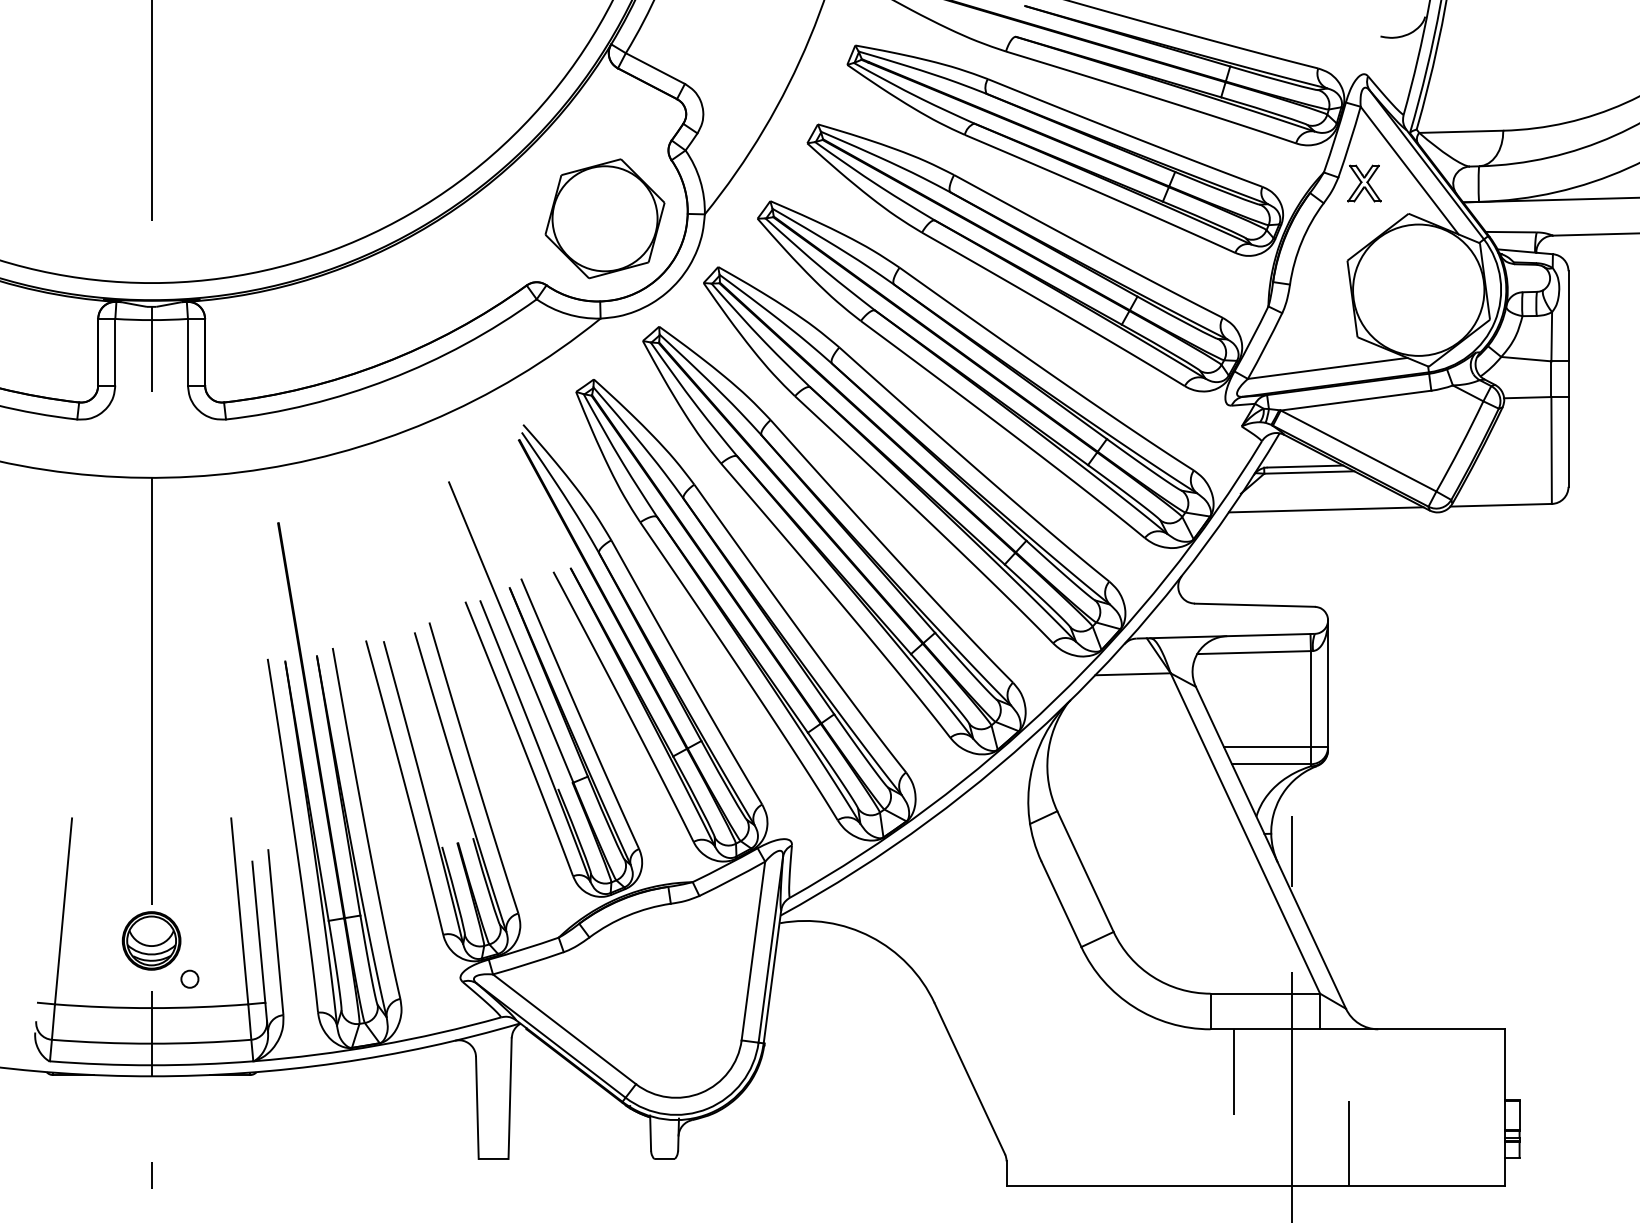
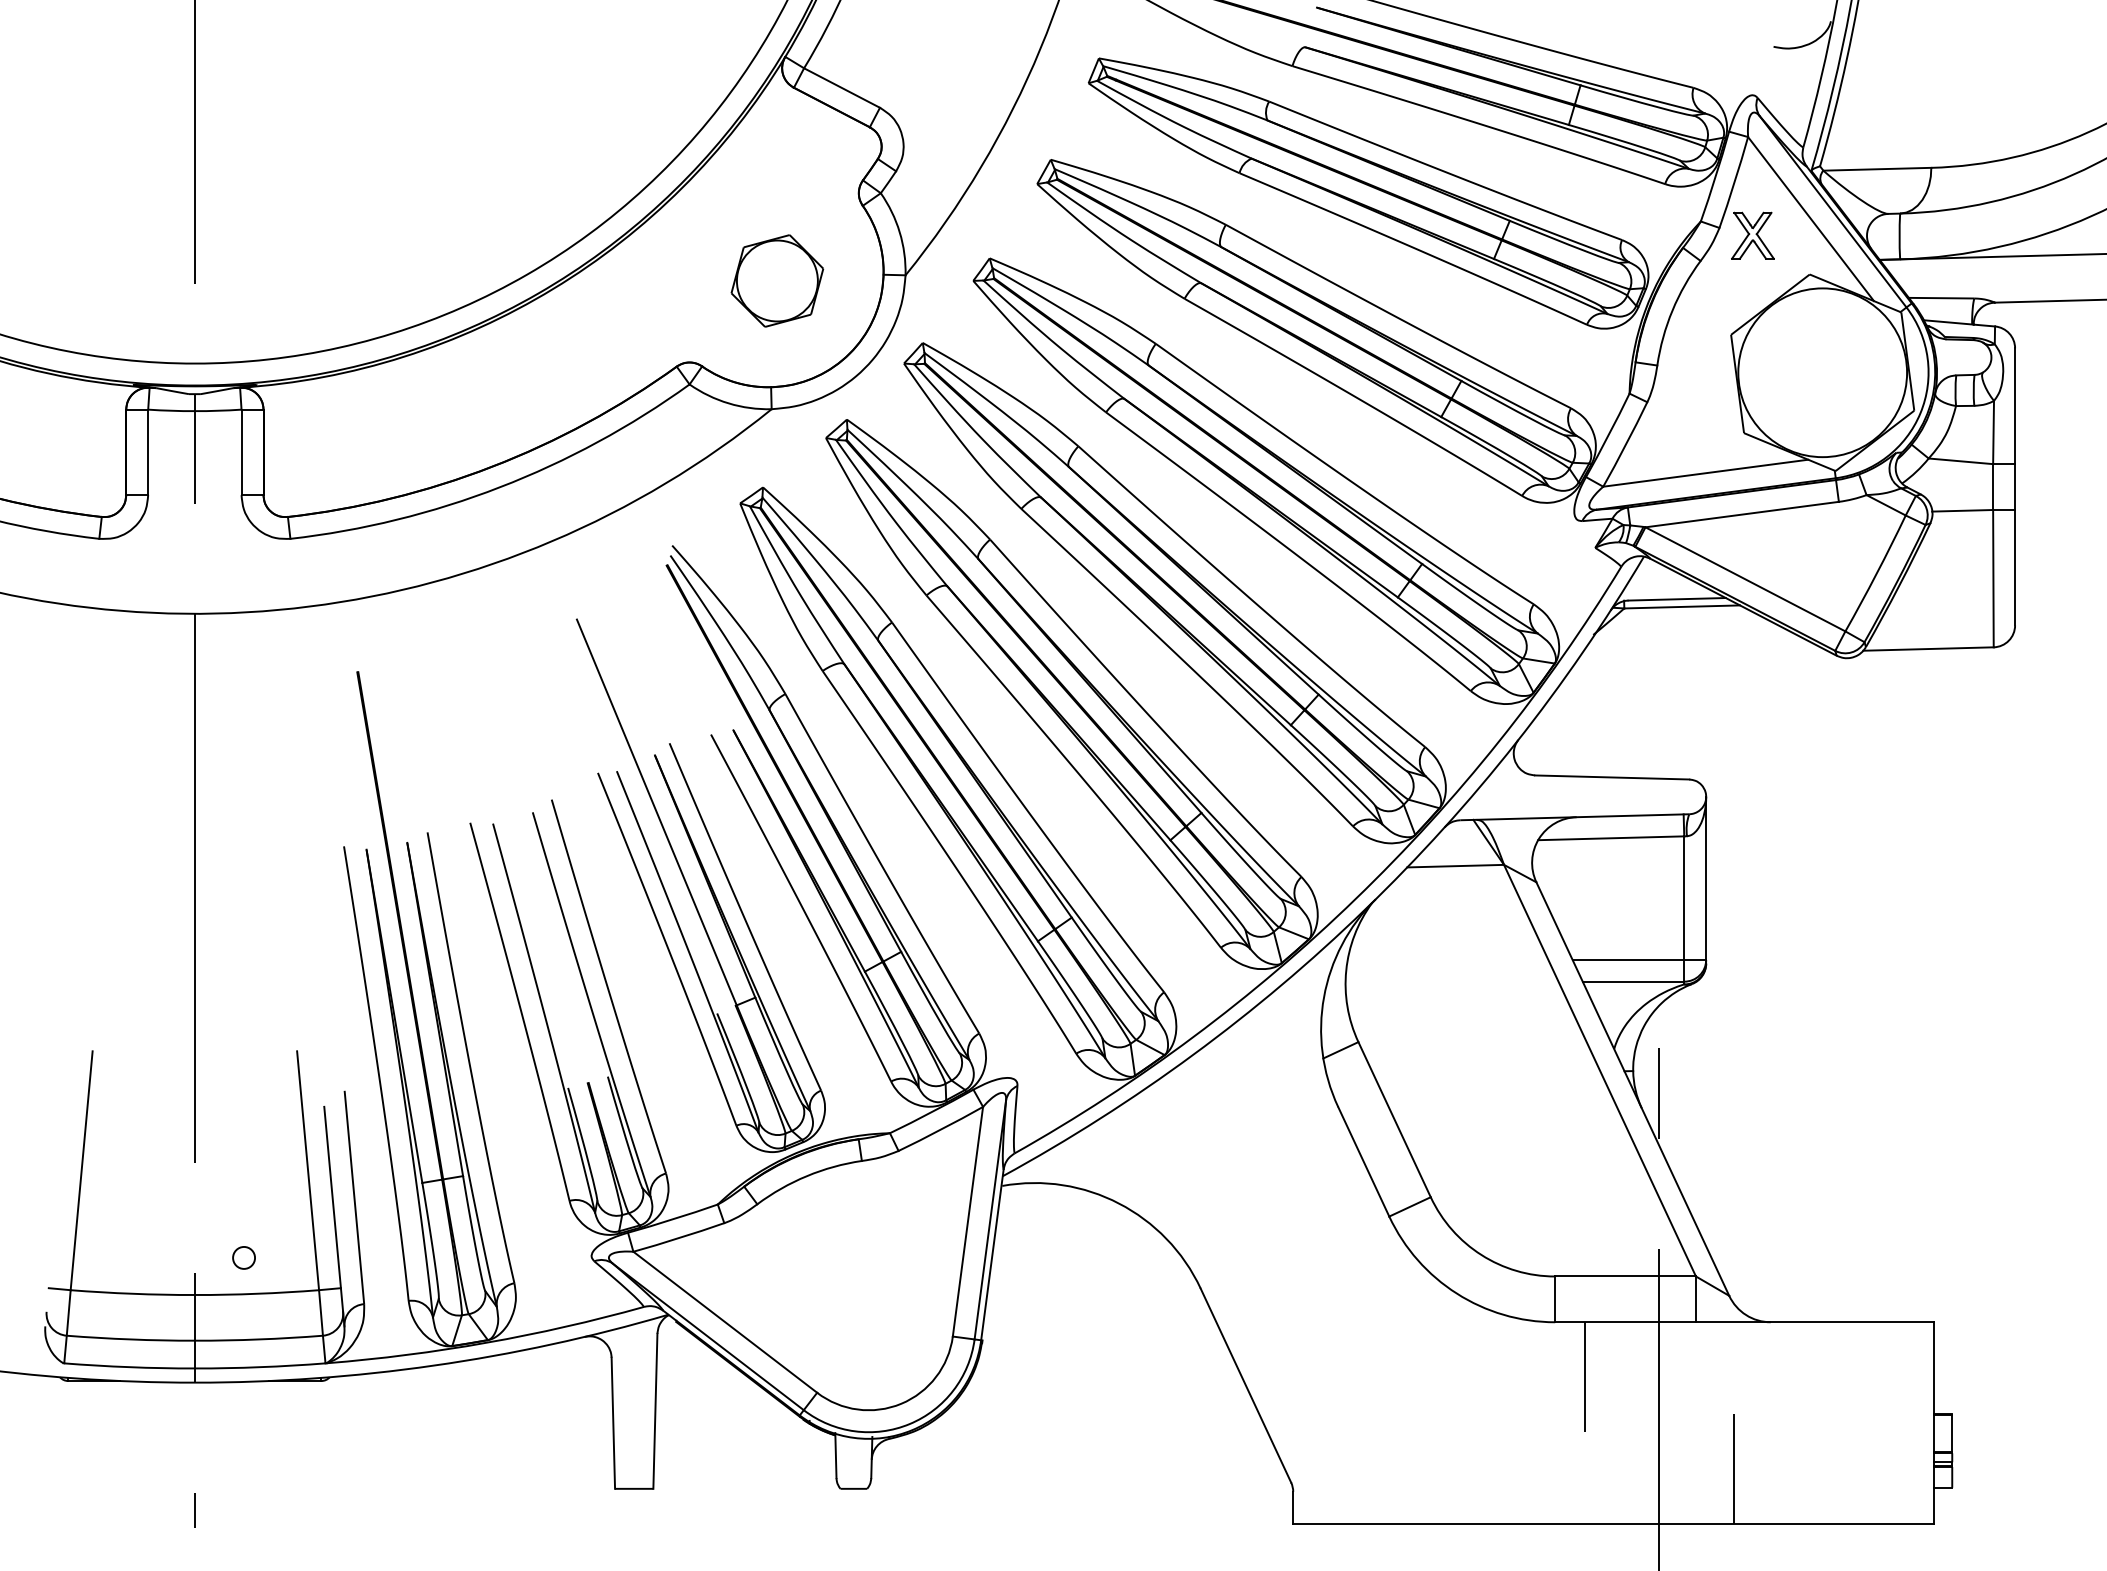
part: (605, 218) -> (777, 280), size x0.6
line: (1325, 509) -> (1703, 654), removed
part: (151, 940) -> (194, 1208), removed

